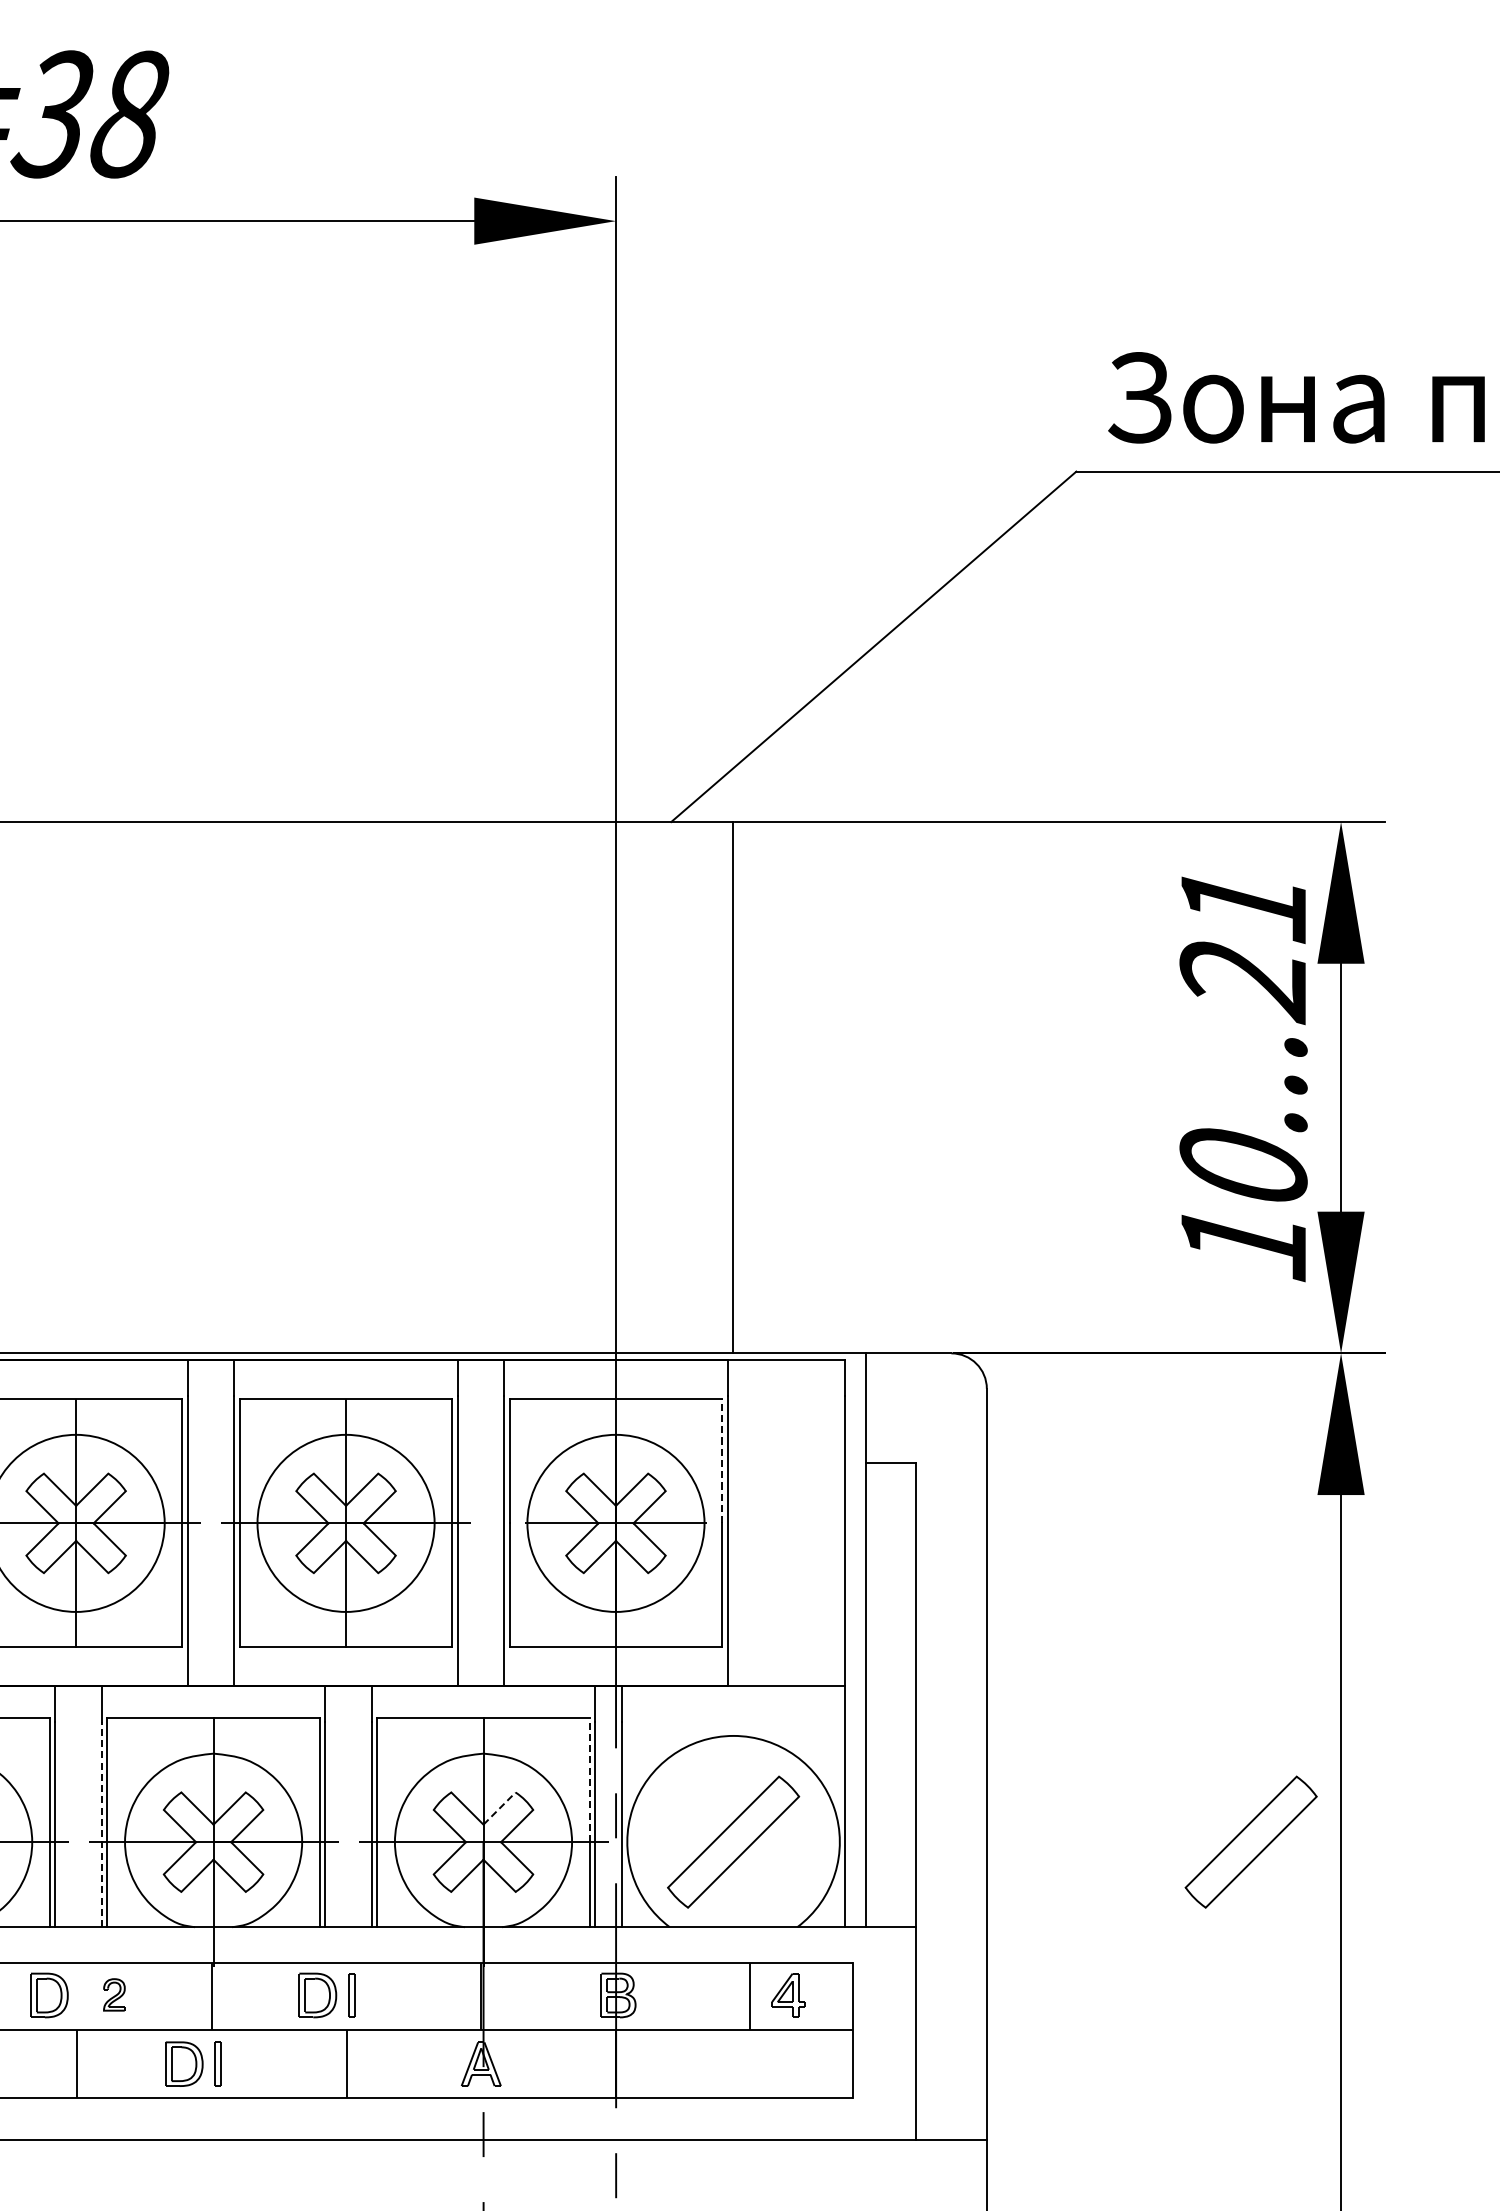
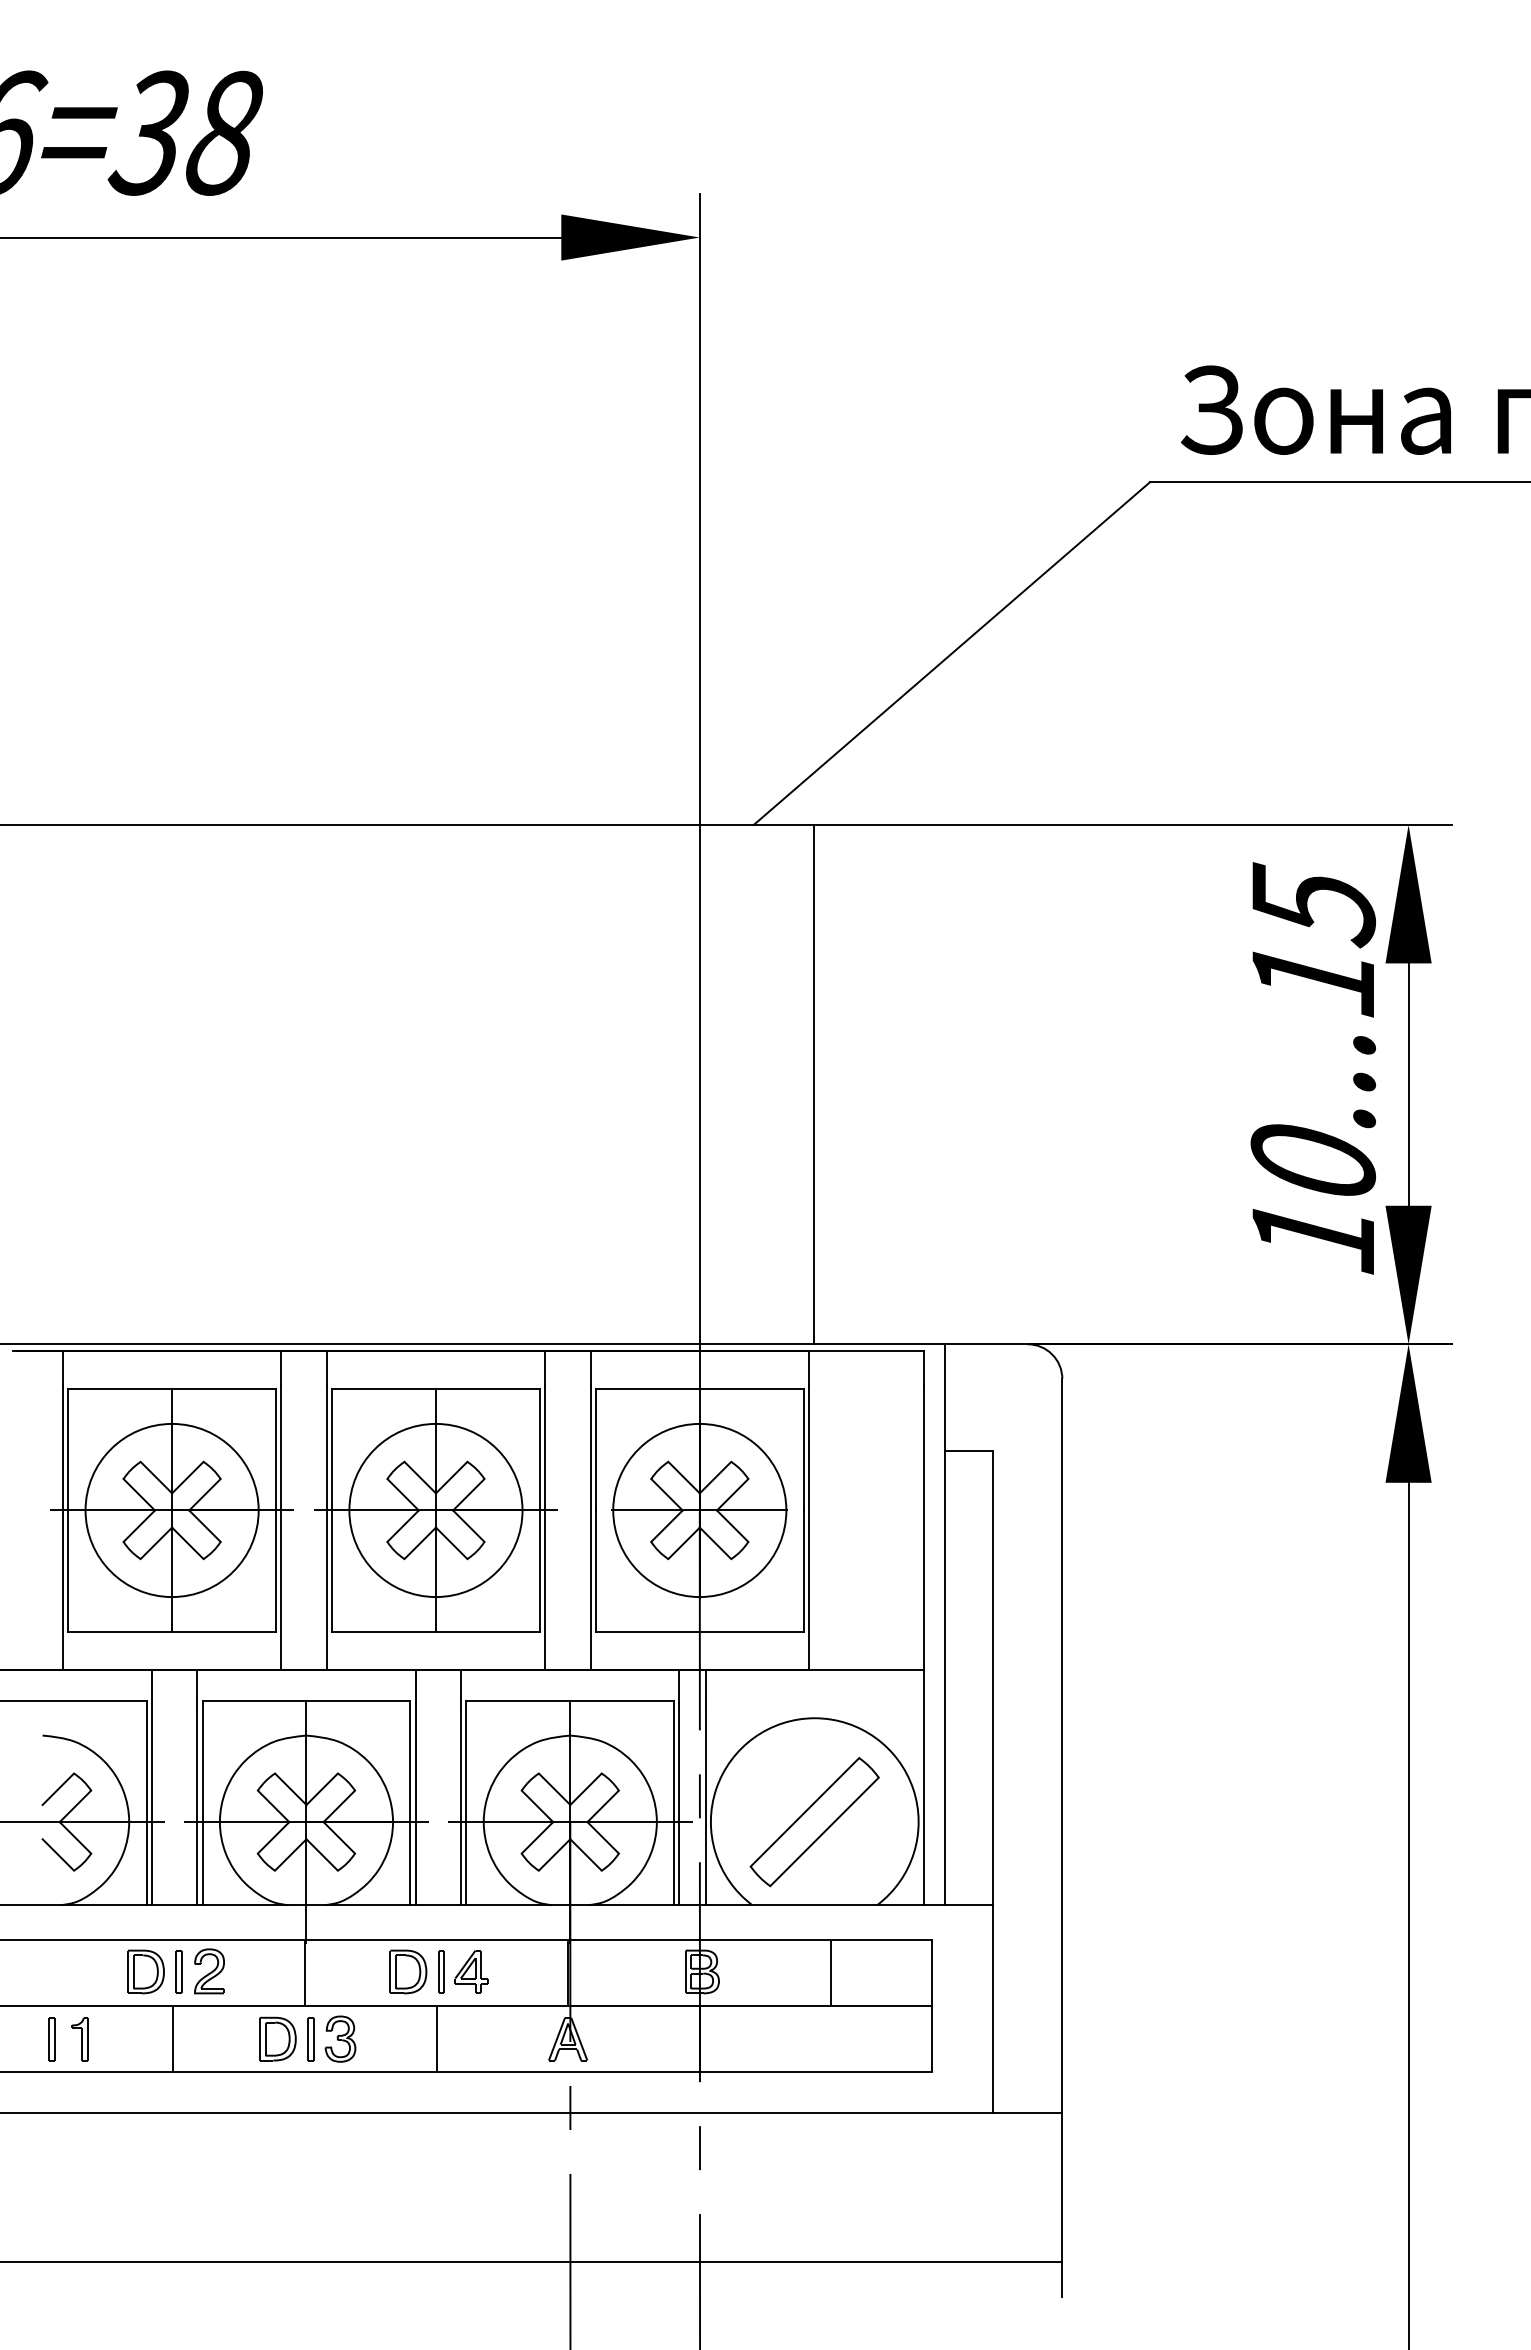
text: (1243, 942) -> (1313, 942), 10...21 -> 10...15
line: (722, 1461) -> (803, 1449), dashed -> solid
line: (590, 1780) -> (674, 1761), dashed -> solid
line: (500, 1807) -> (586, 1788), dashed -> solid
line: (102, 1824) -> (197, 1804), dashed -> solid
part: (1250, 1842) -> (1320, 1822), removed
part: (82, 1995) -> (178, 1971), added
part: (114, 1995) -> (209, 1971), size x1.43
part: (788, 1995) -> (471, 1971), moved
part: (248, 2063) -> (340, 2038), added

